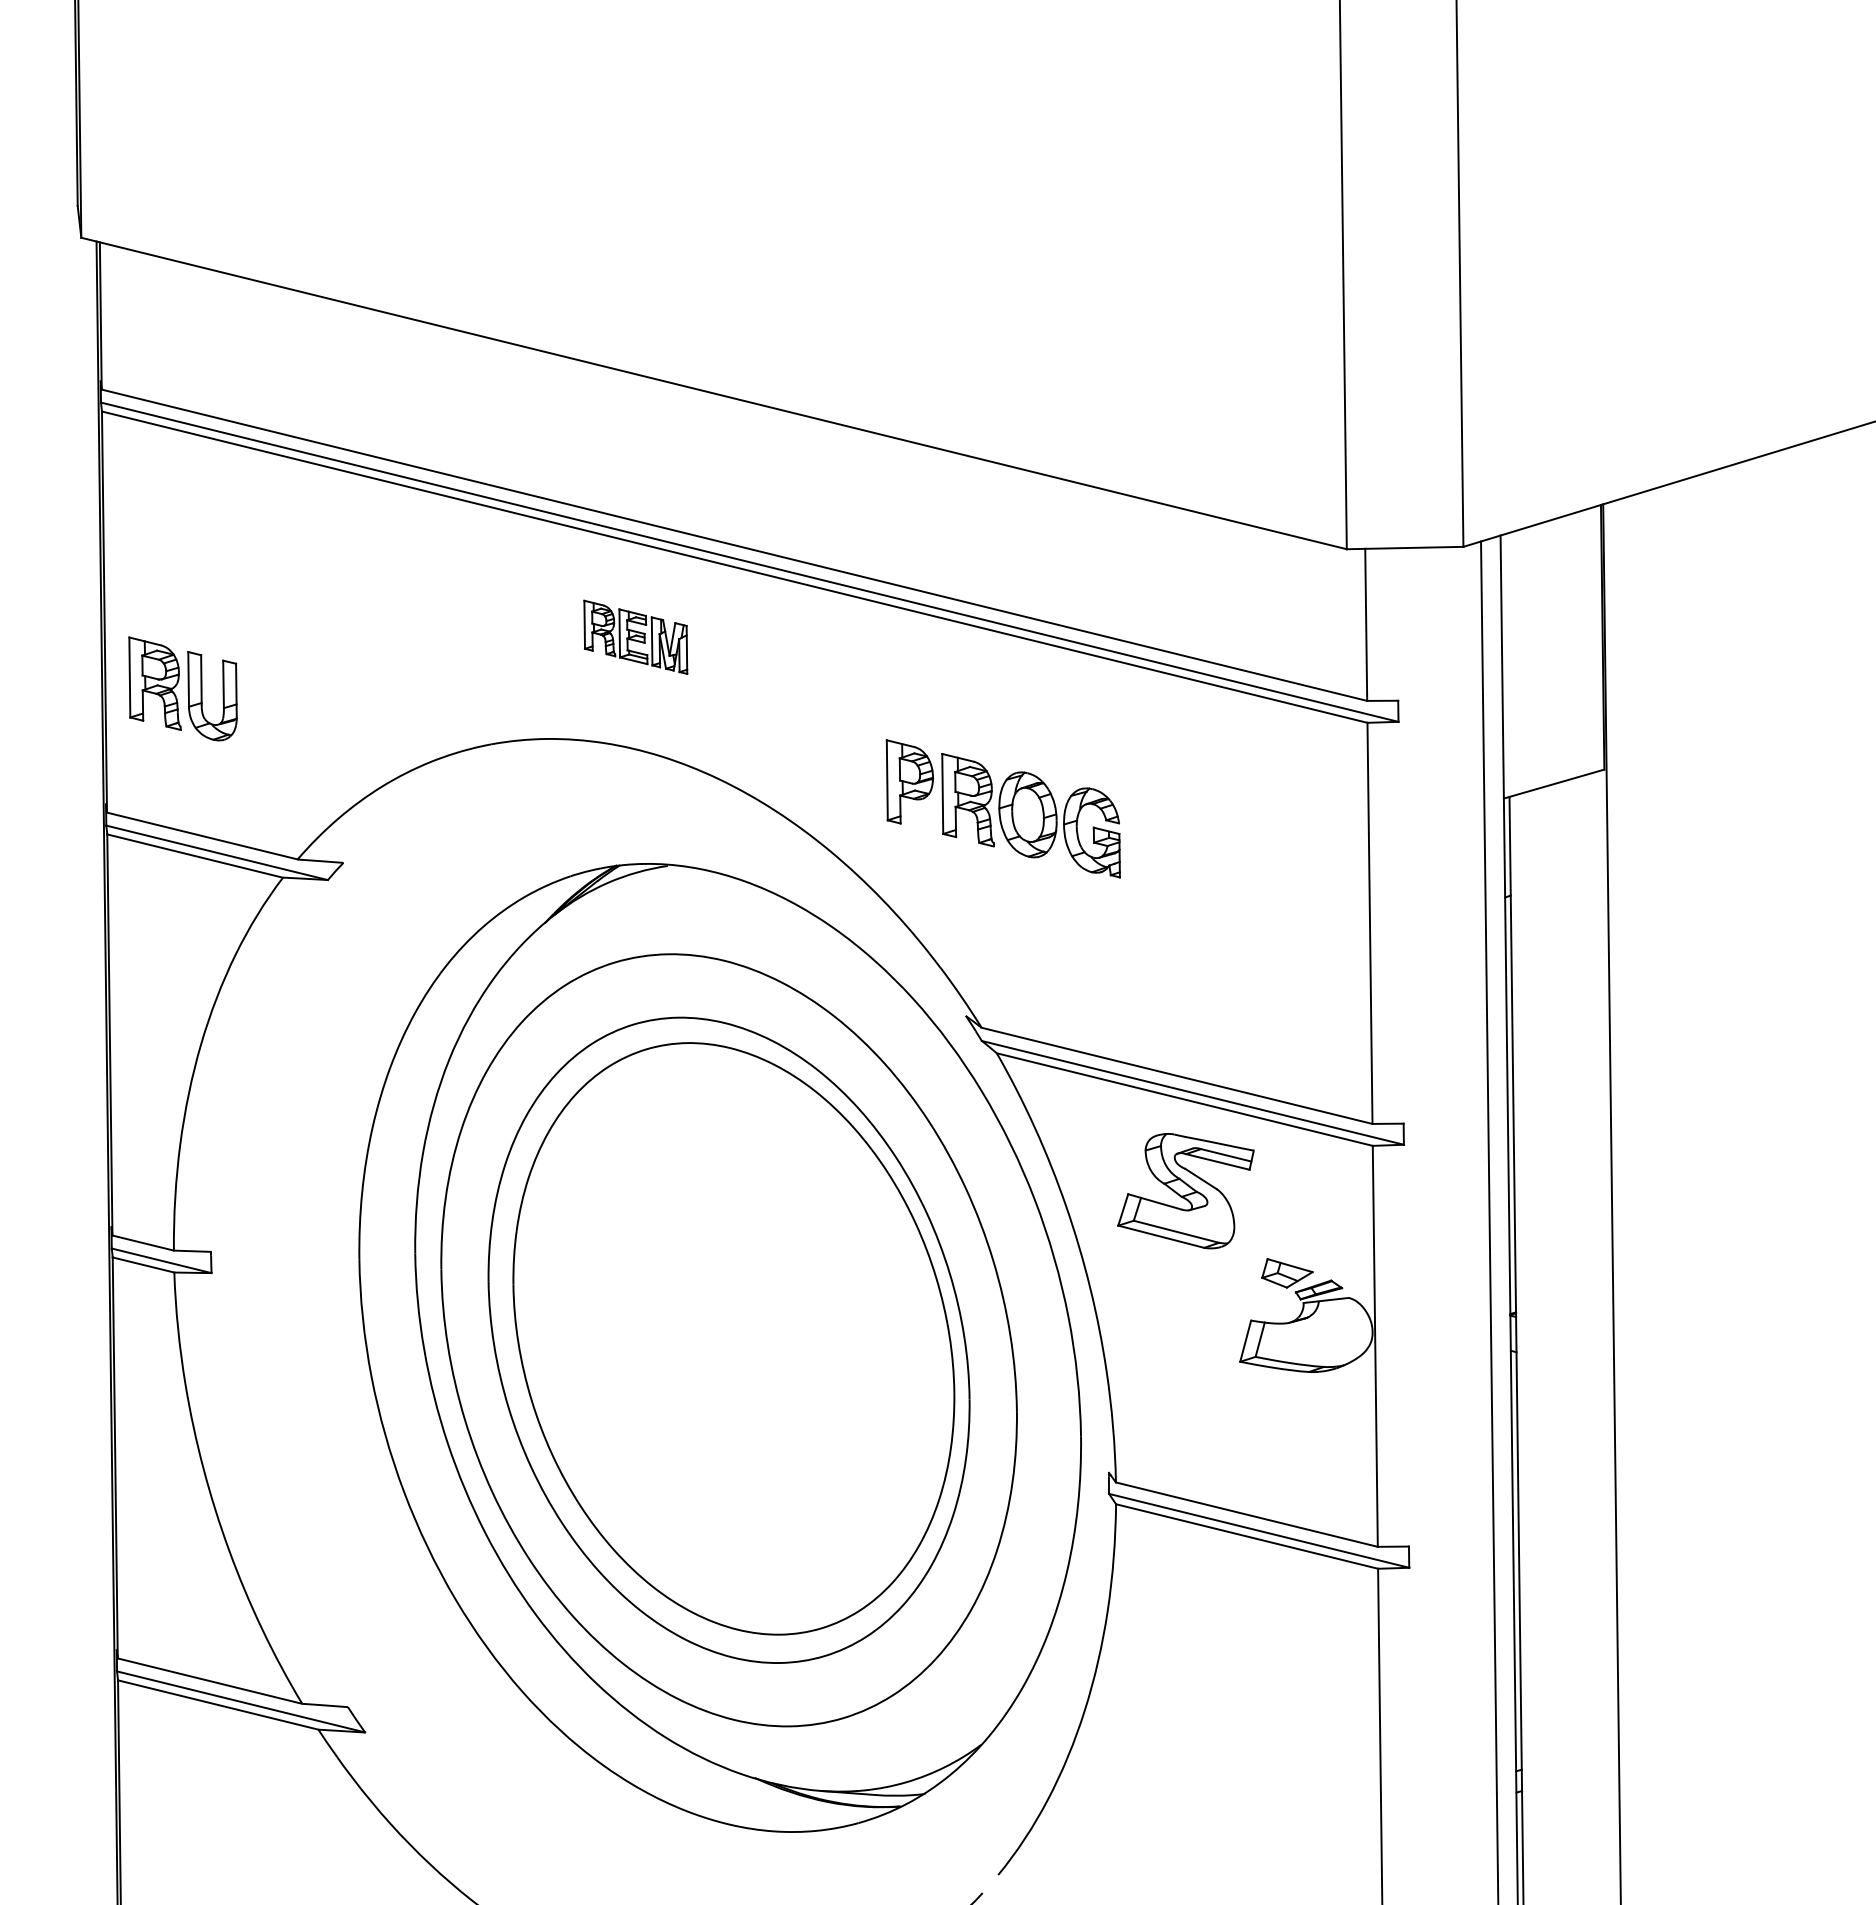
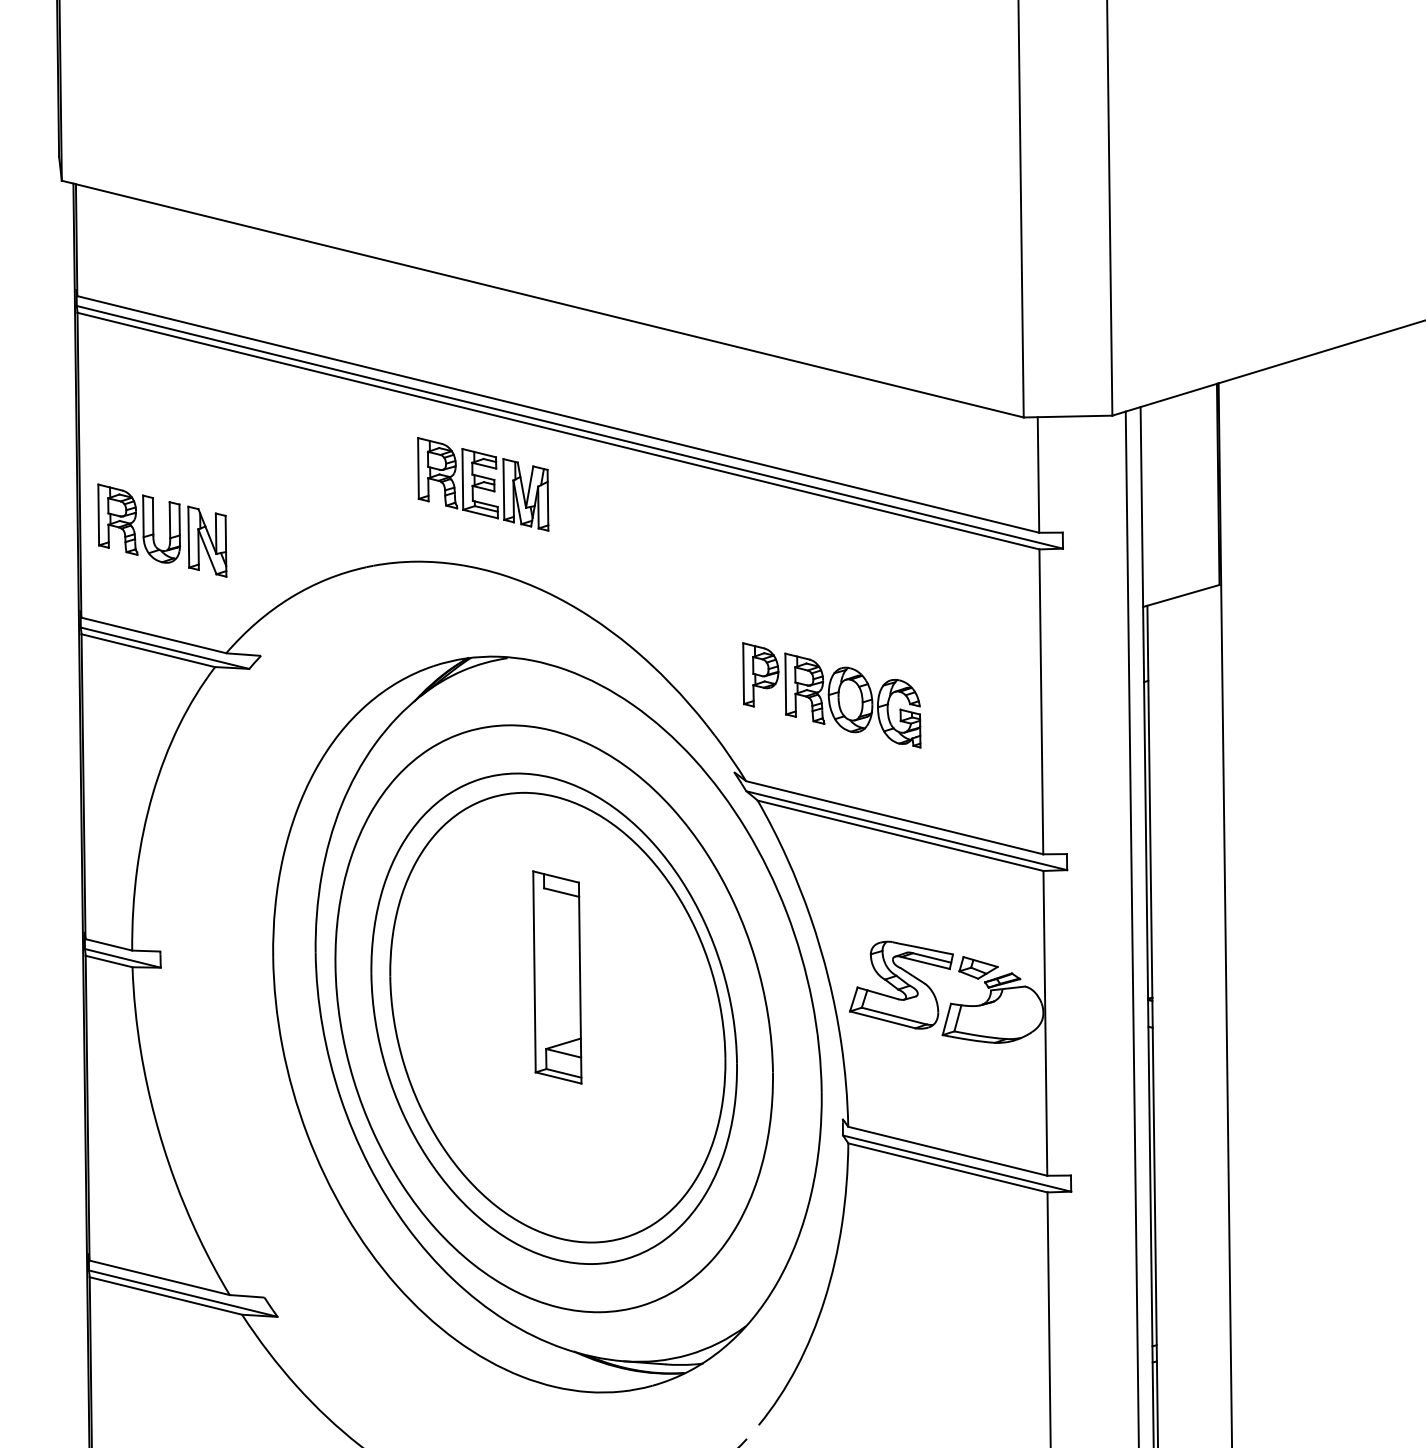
part: (635, 637) -> (483, 484), size x1.67
part: (272, 712) -> (207, 541), added
part: (1002, 808) -> (831, 695), moved
part: (1185, 1191) -> (901, 985), moved
part: (732, 1285) -> (556, 977), added

